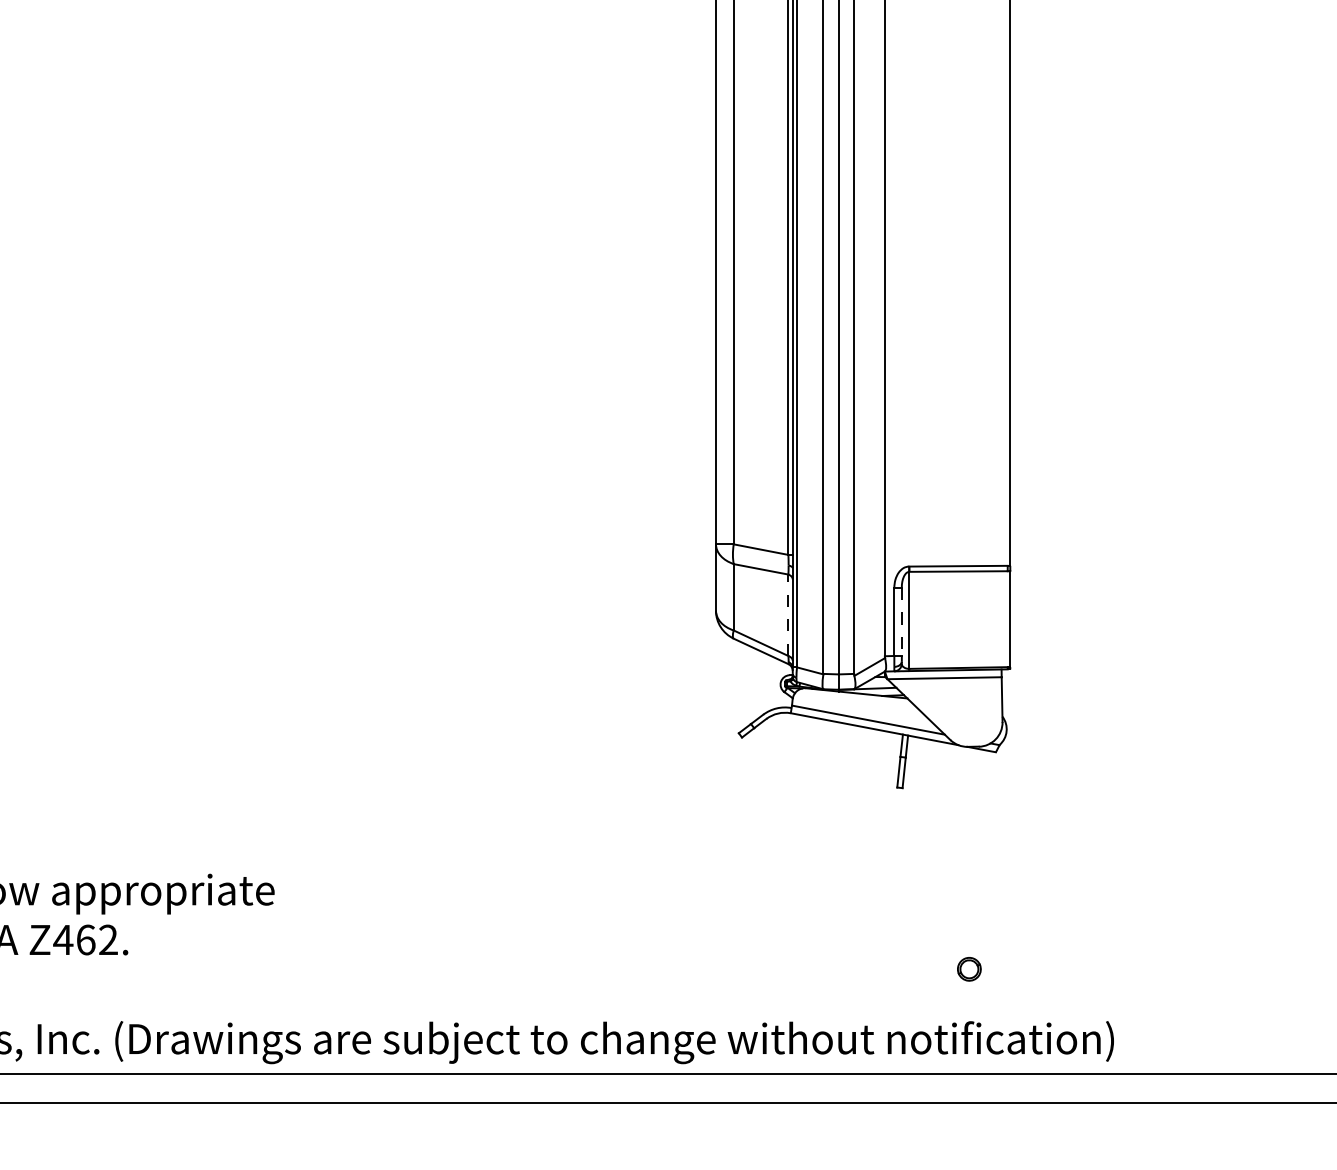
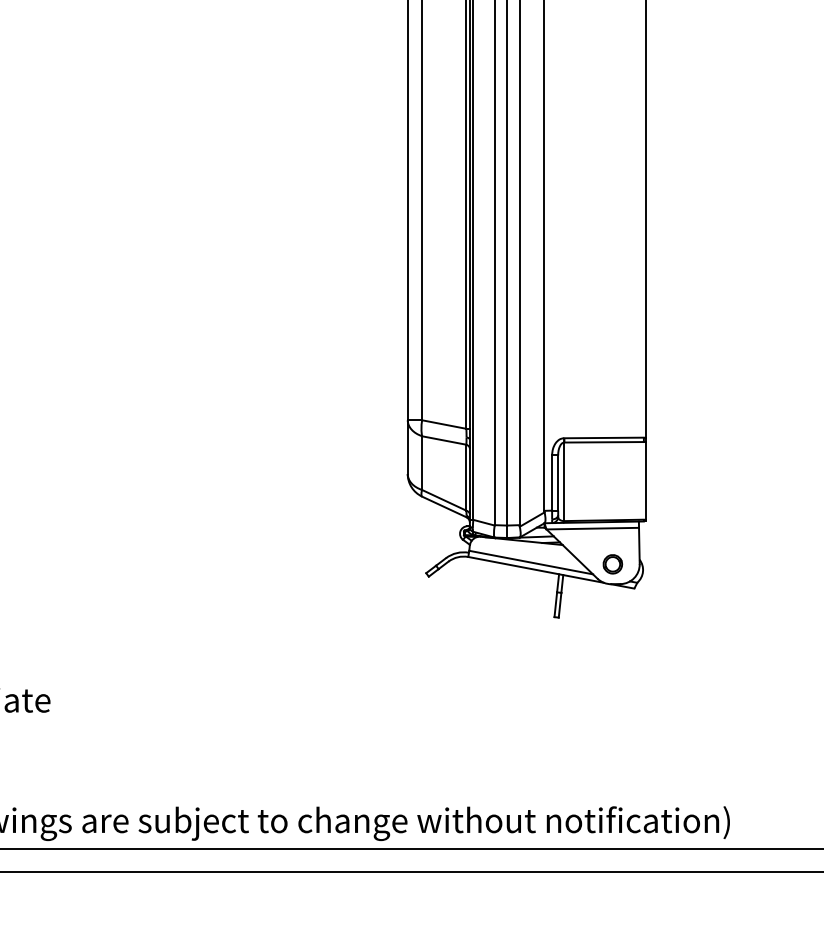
line: (788, 615) -> (466, 477), dashed -> solid
line: (901, 622) -> (557, 483), dashed -> solid
part: (969, 969) -> (612, 564), moved

